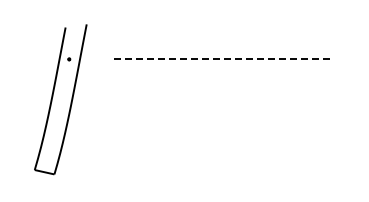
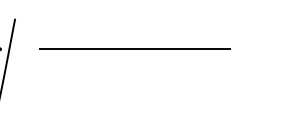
line: (224, 58) -> (135, 48), dashed -> solid

